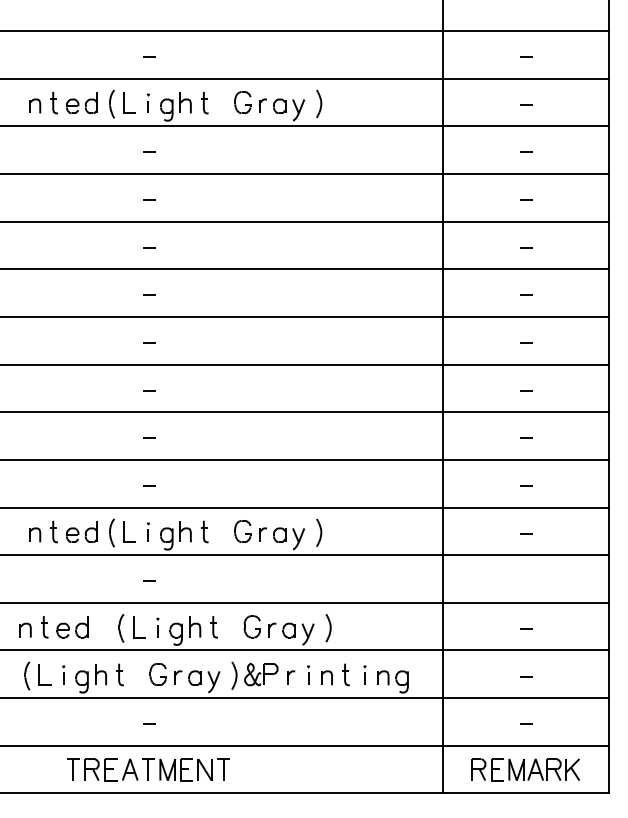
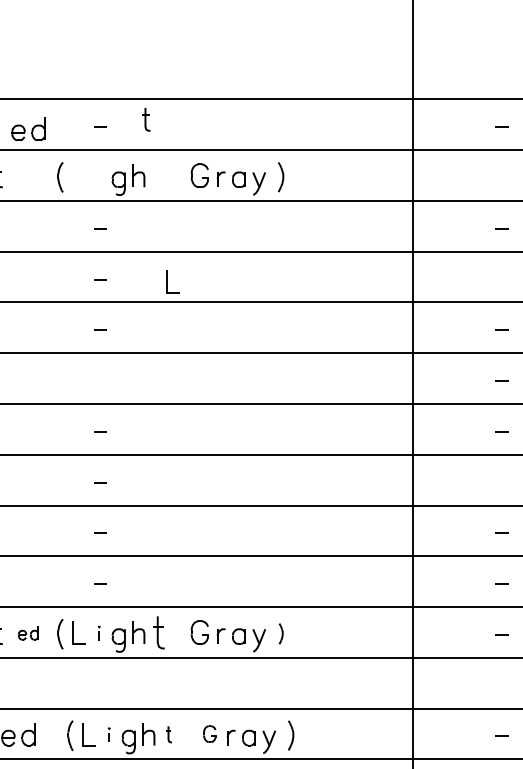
line: (124, 102) -> (167, 281), moved
part: (148, 102) -> (99, 175), removed
part: (204, 102) -> (146, 119), moved
part: (81, 103) -> (27, 129), moved
line: (526, 104) -> (501, 177), removed
line: (526, 199) -> (501, 278), removed
line: (149, 294) -> (100, 380), removed
line: (526, 390) -> (501, 482), removed
part: (81, 531) -> (27, 632), size x0.6
part: (148, 531) -> (99, 632), size x0.7
part: (204, 531) -> (158, 632), size x1.4
part: (319, 532) -> (281, 633), size x0.7
line: (149, 580) -> (100, 684), removed
part: (251, 626) -> (208, 733), size x0.7
part: (157, 627) -> (108, 734), size x0.7
part: (213, 627) -> (168, 734), size x0.7

